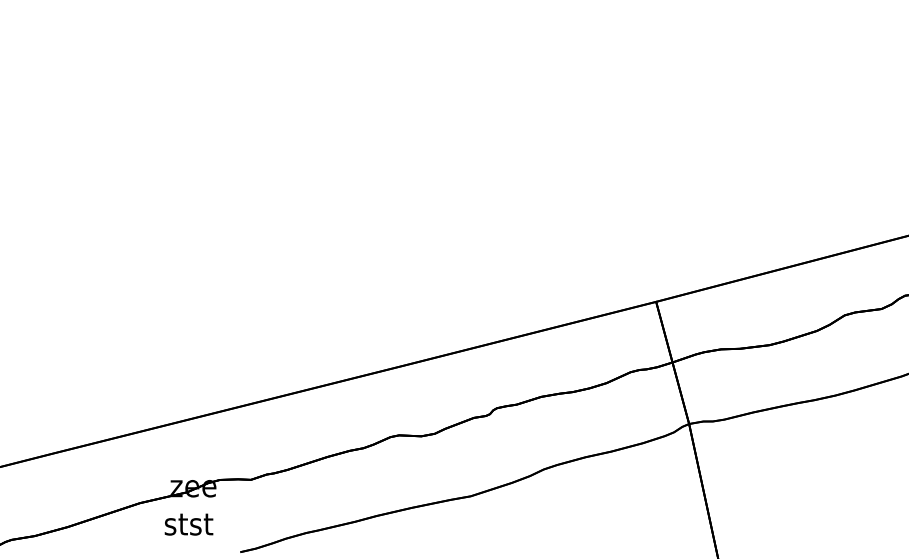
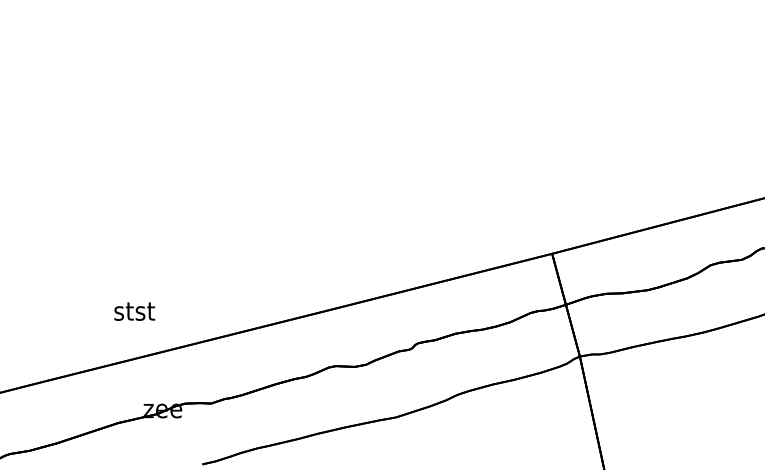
text: (188, 524) -> (134, 311), moved

